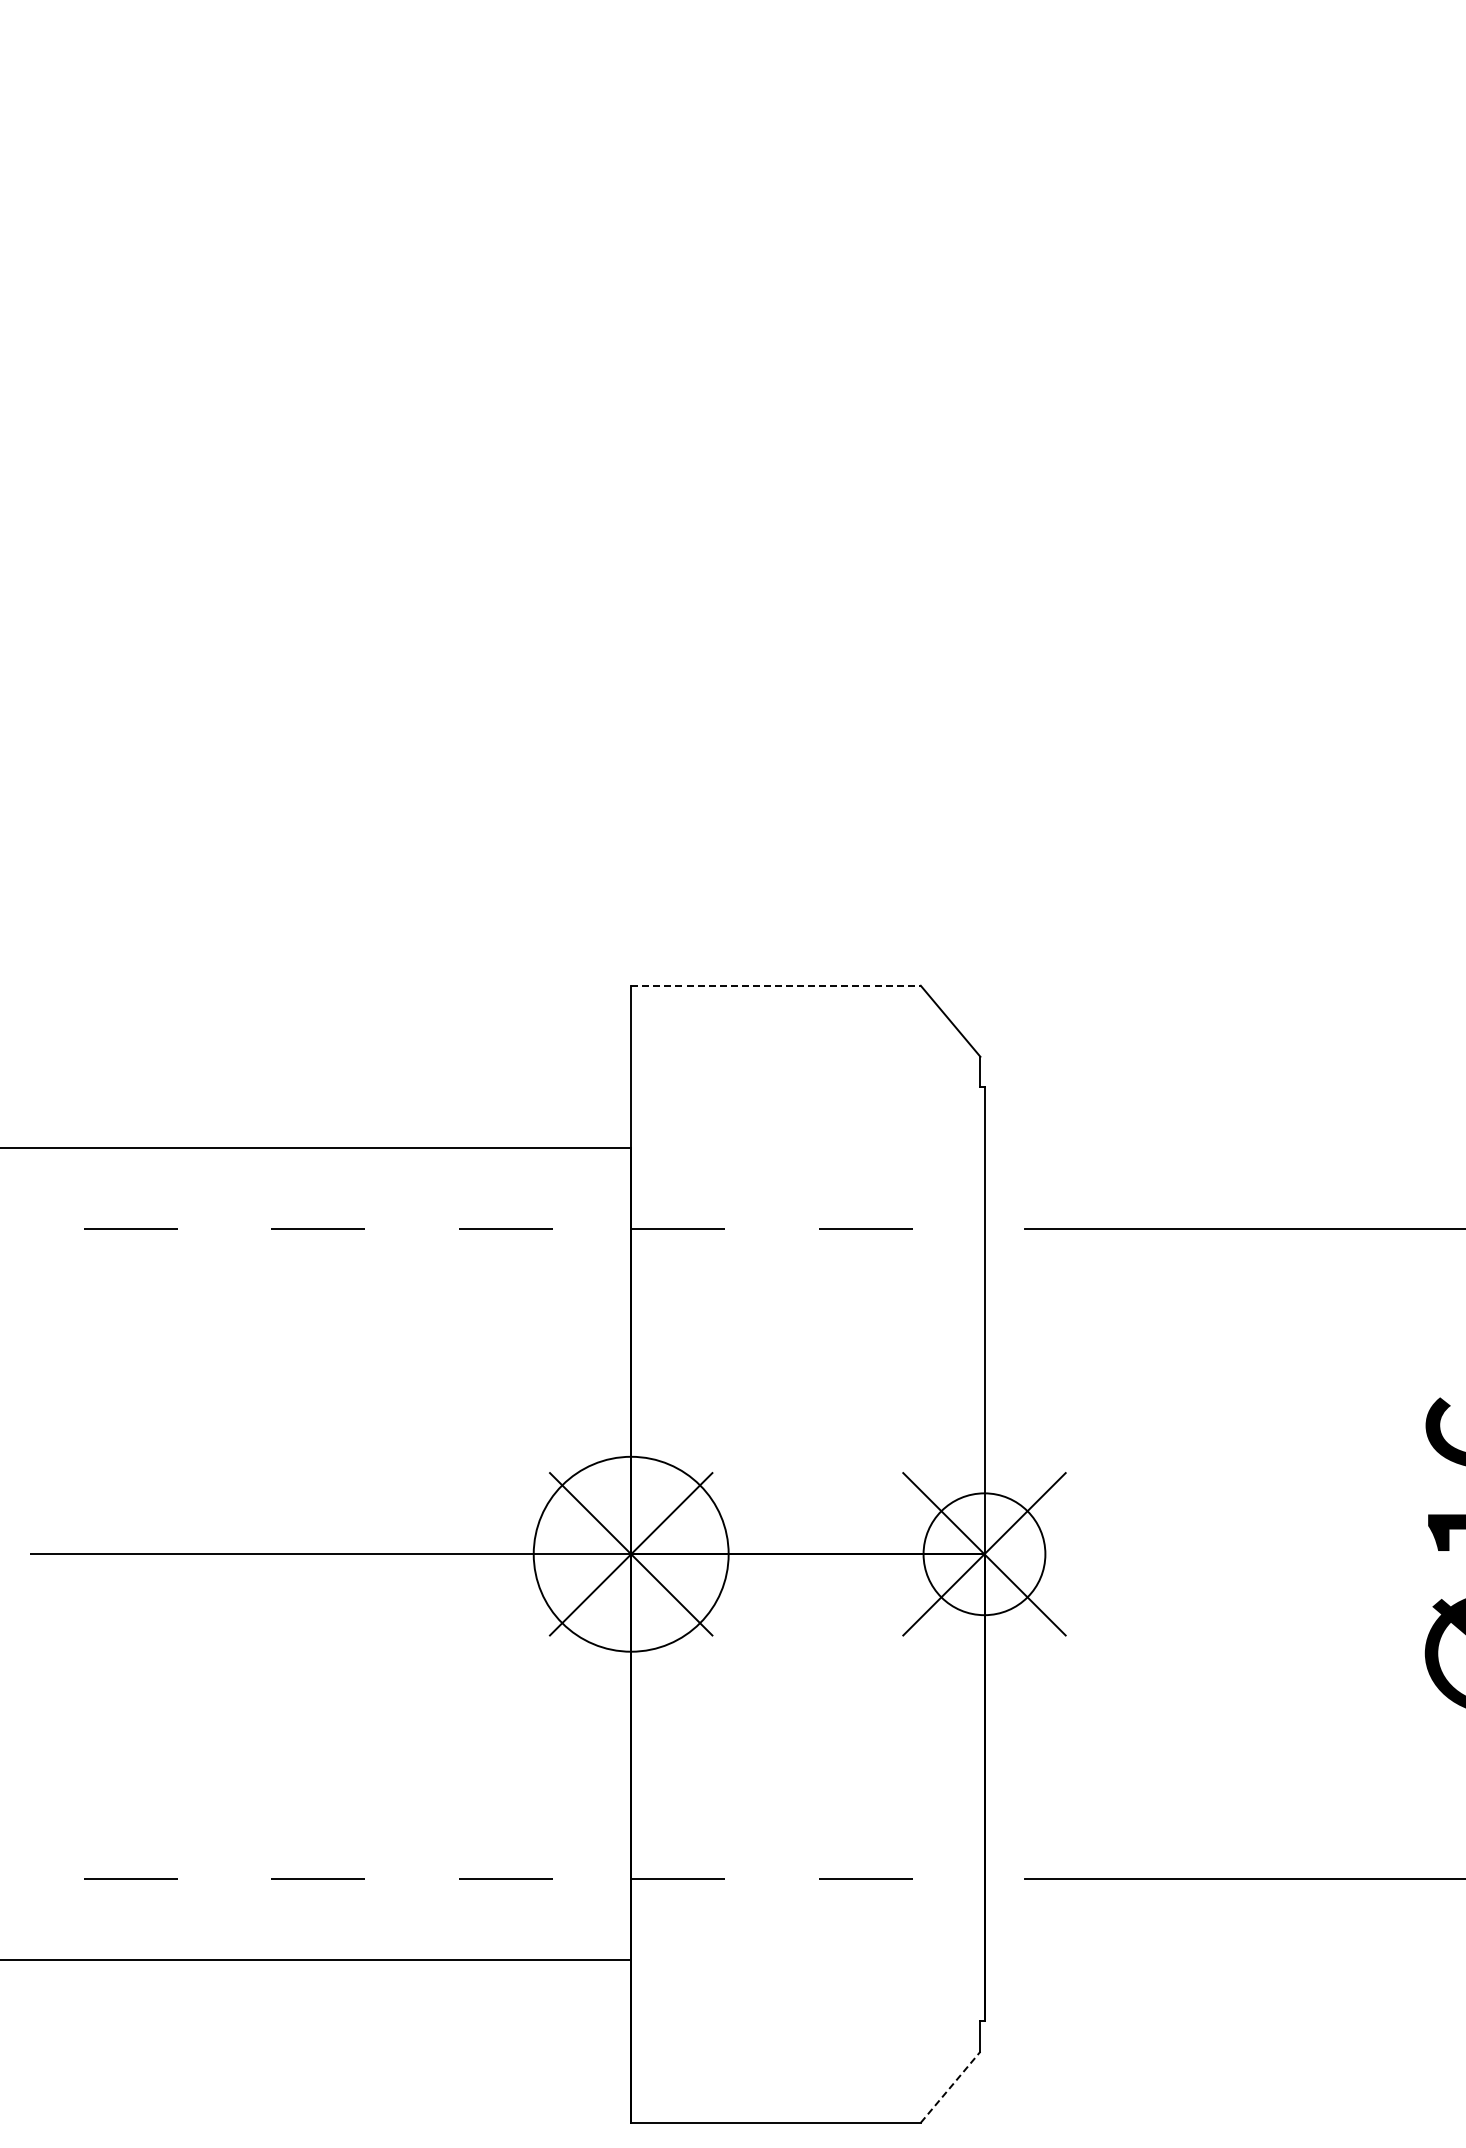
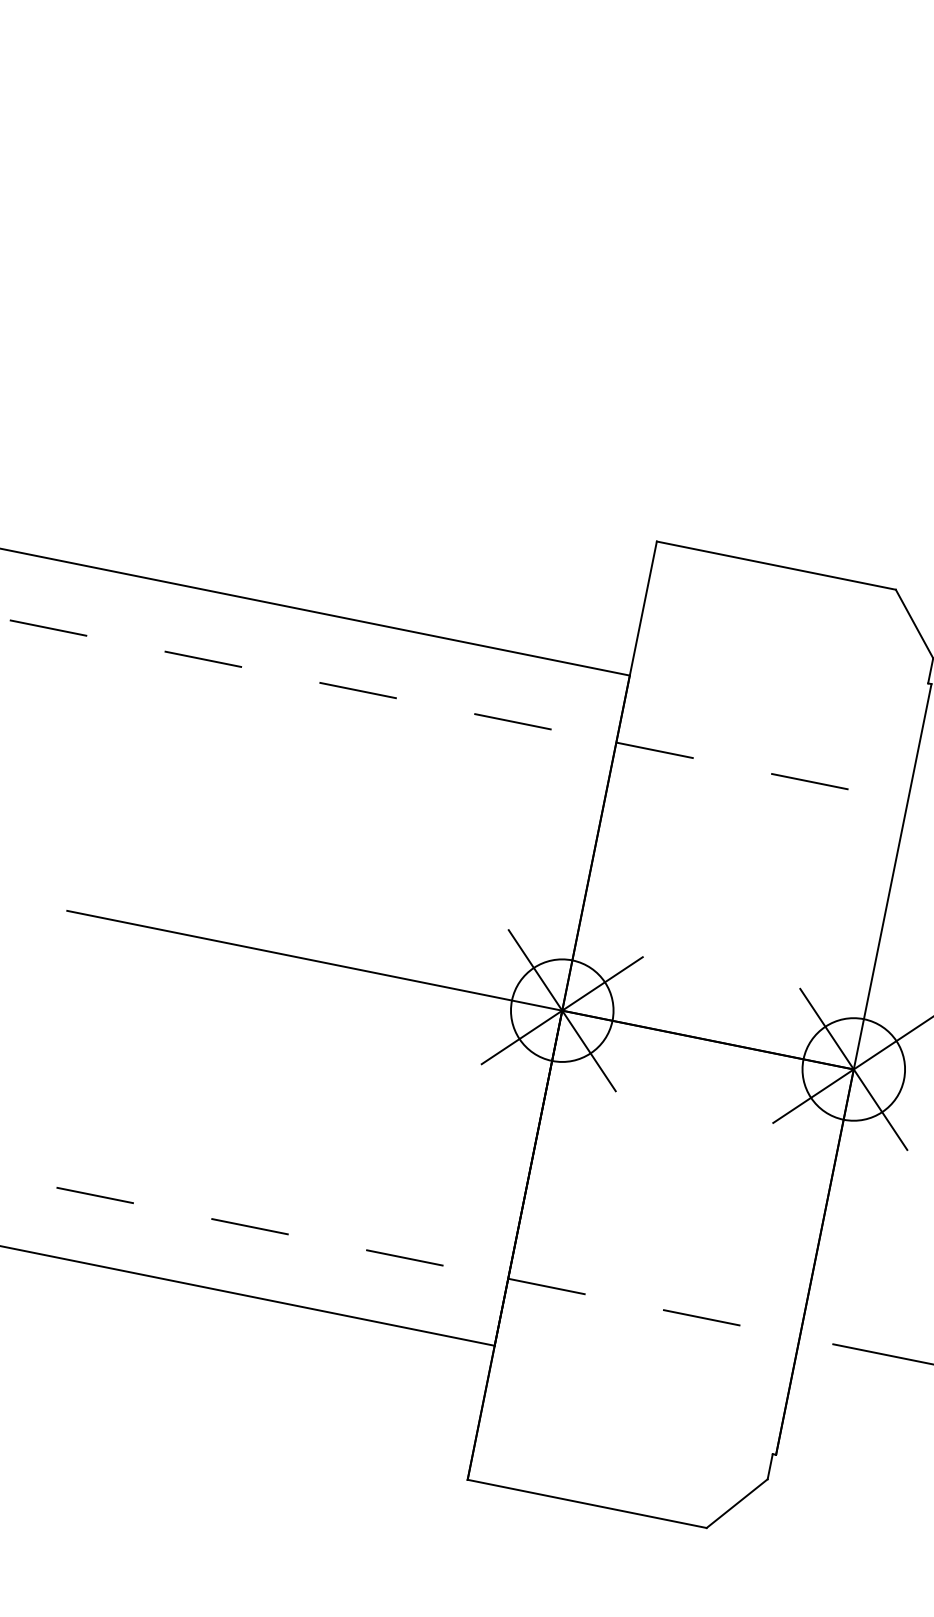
line: (776, 985) -> (776, 565), dashed -> solid
circle: (631, 1554) -> (562, 1010), size x0.62
line: (950, 2086) -> (737, 1503), dashed -> solid

